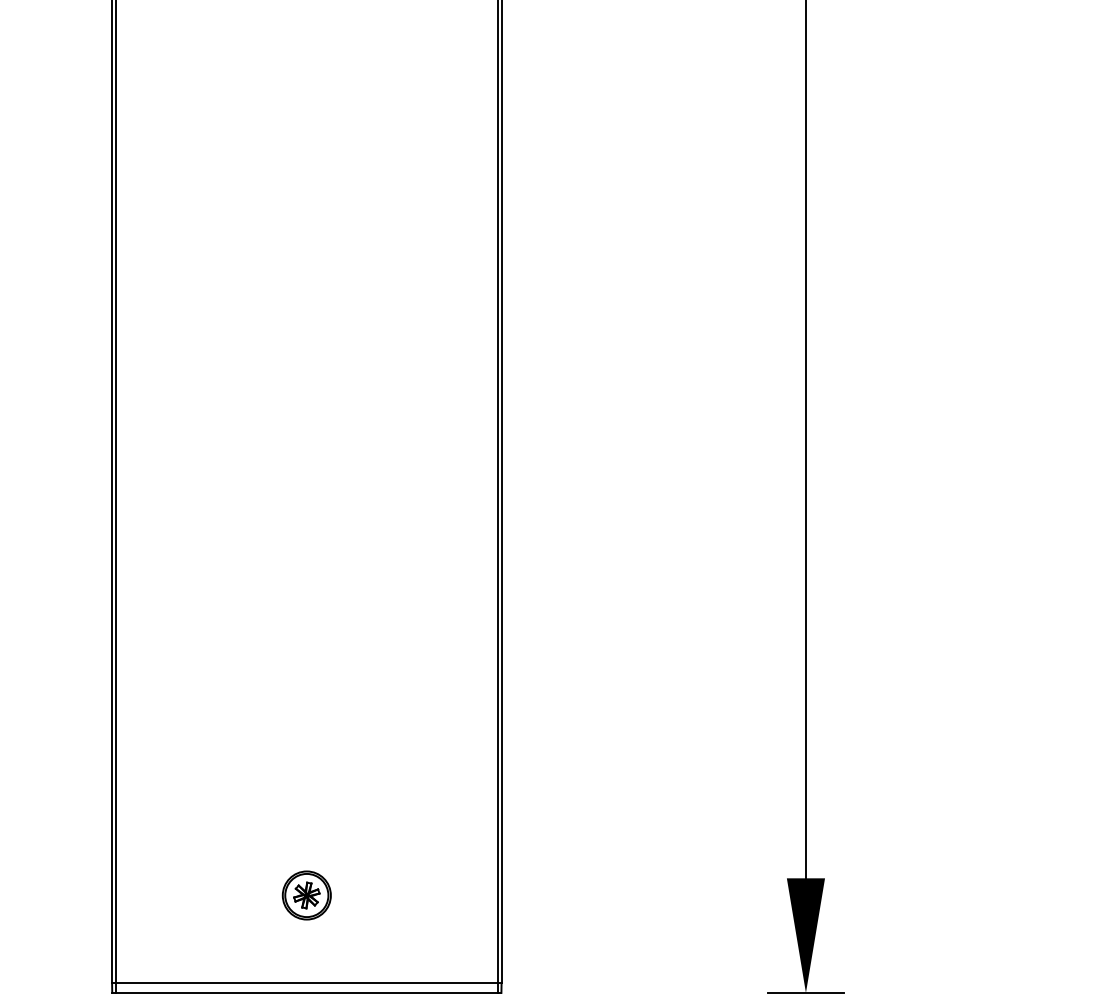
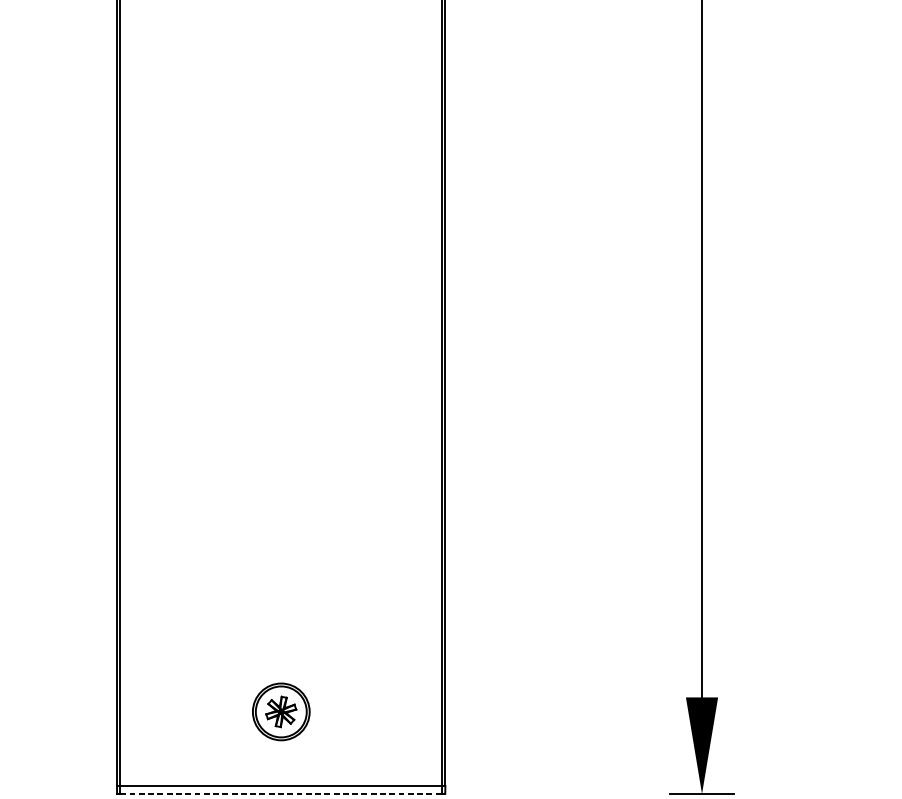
part: (306, 895) -> (280, 711), size x1.4
line: (306, 992) -> (280, 793), solid -> dashed

